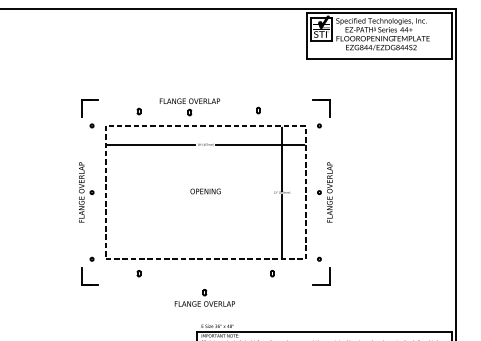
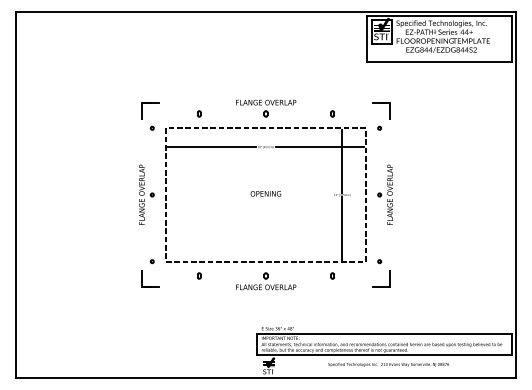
part: (190, 107) -> (266, 108), moved
part: (258, 110) -> (332, 113), moved
part: (205, 298) -> (266, 281), moved

